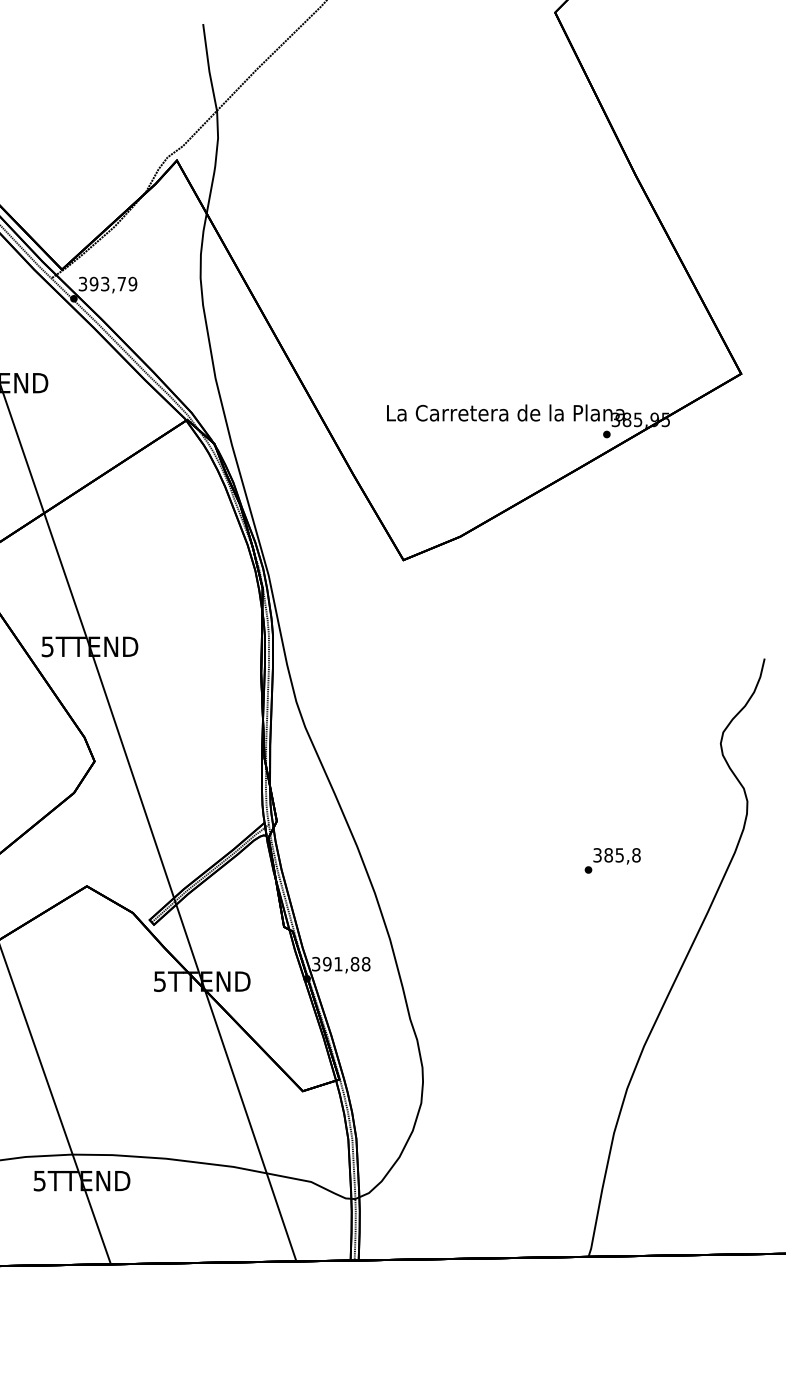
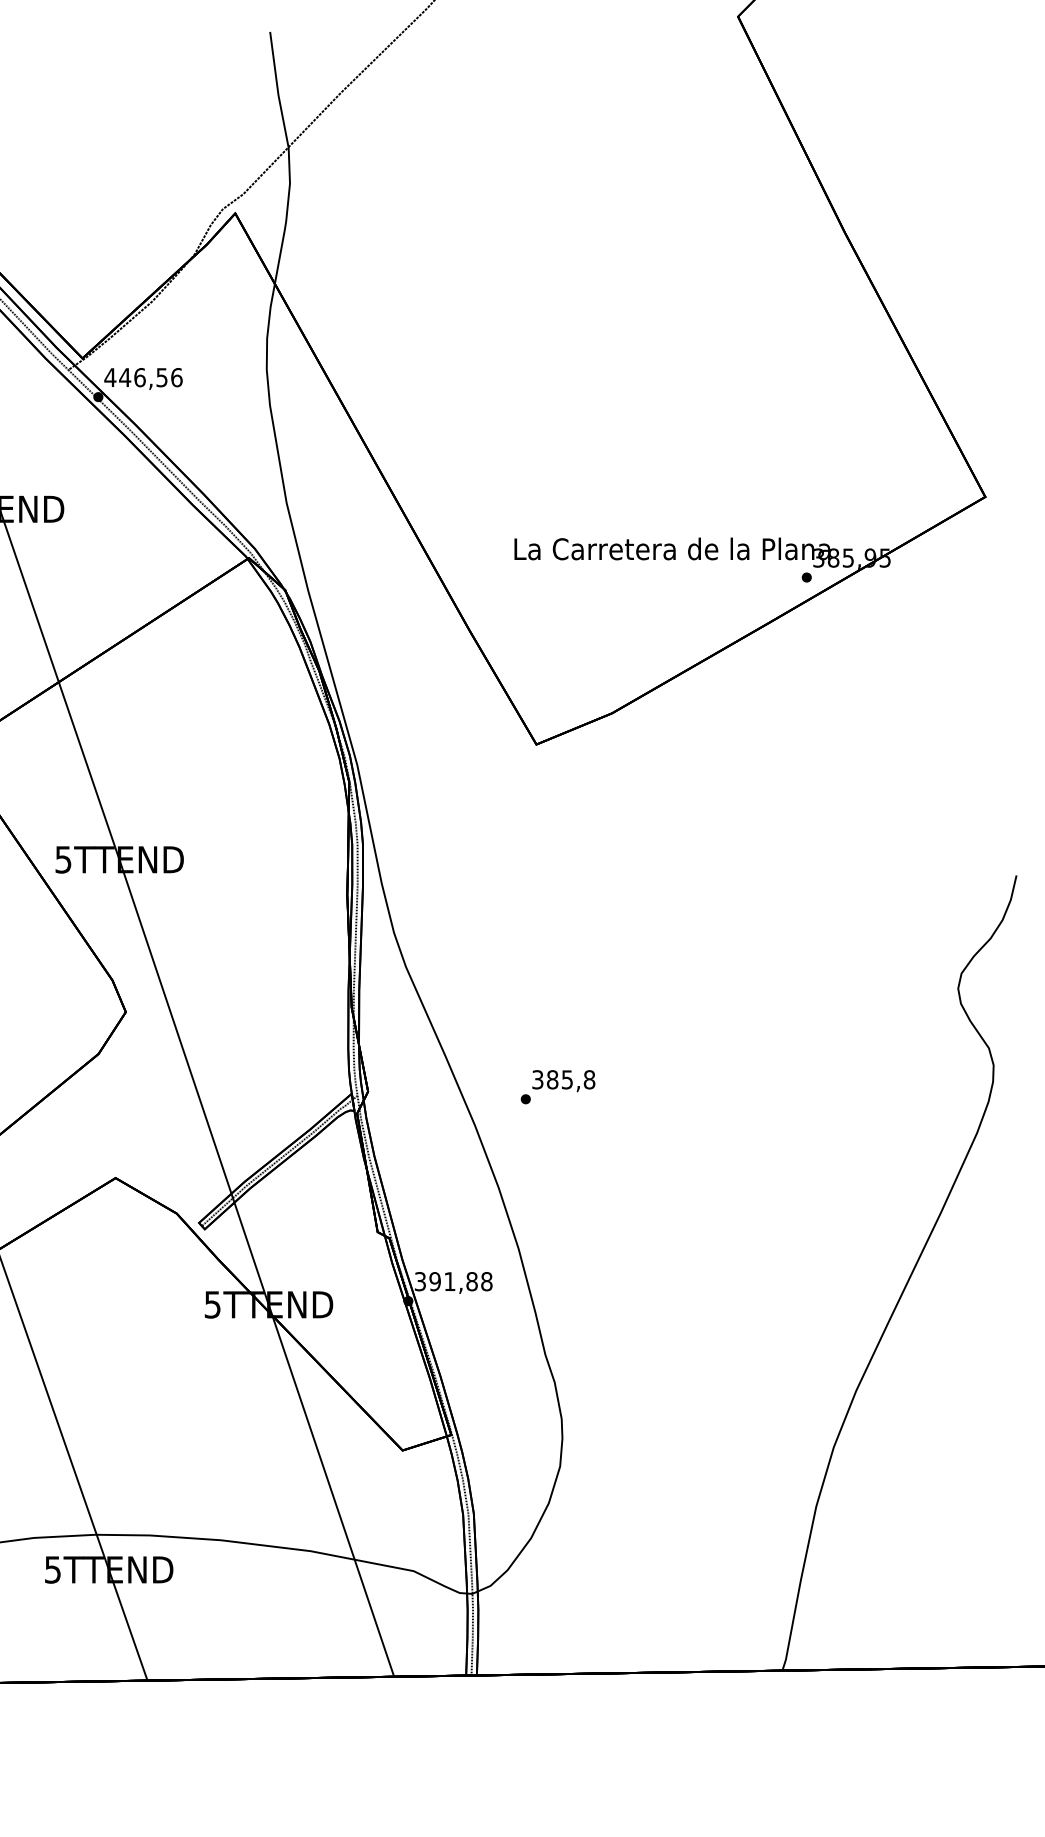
text: (107, 283) -> (142, 376), 393,79 -> 446,56
text: (612, 860) -> (557, 1086), moved

